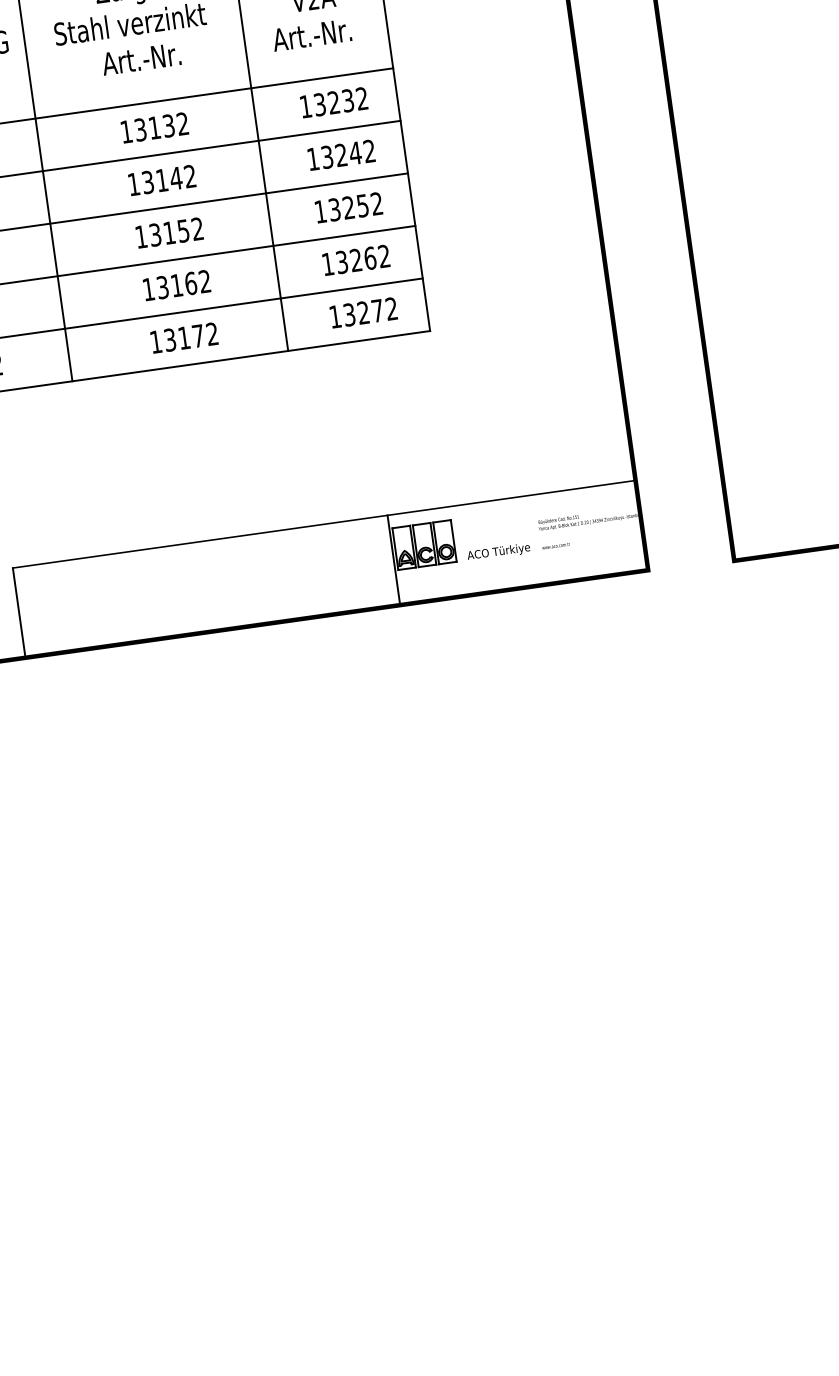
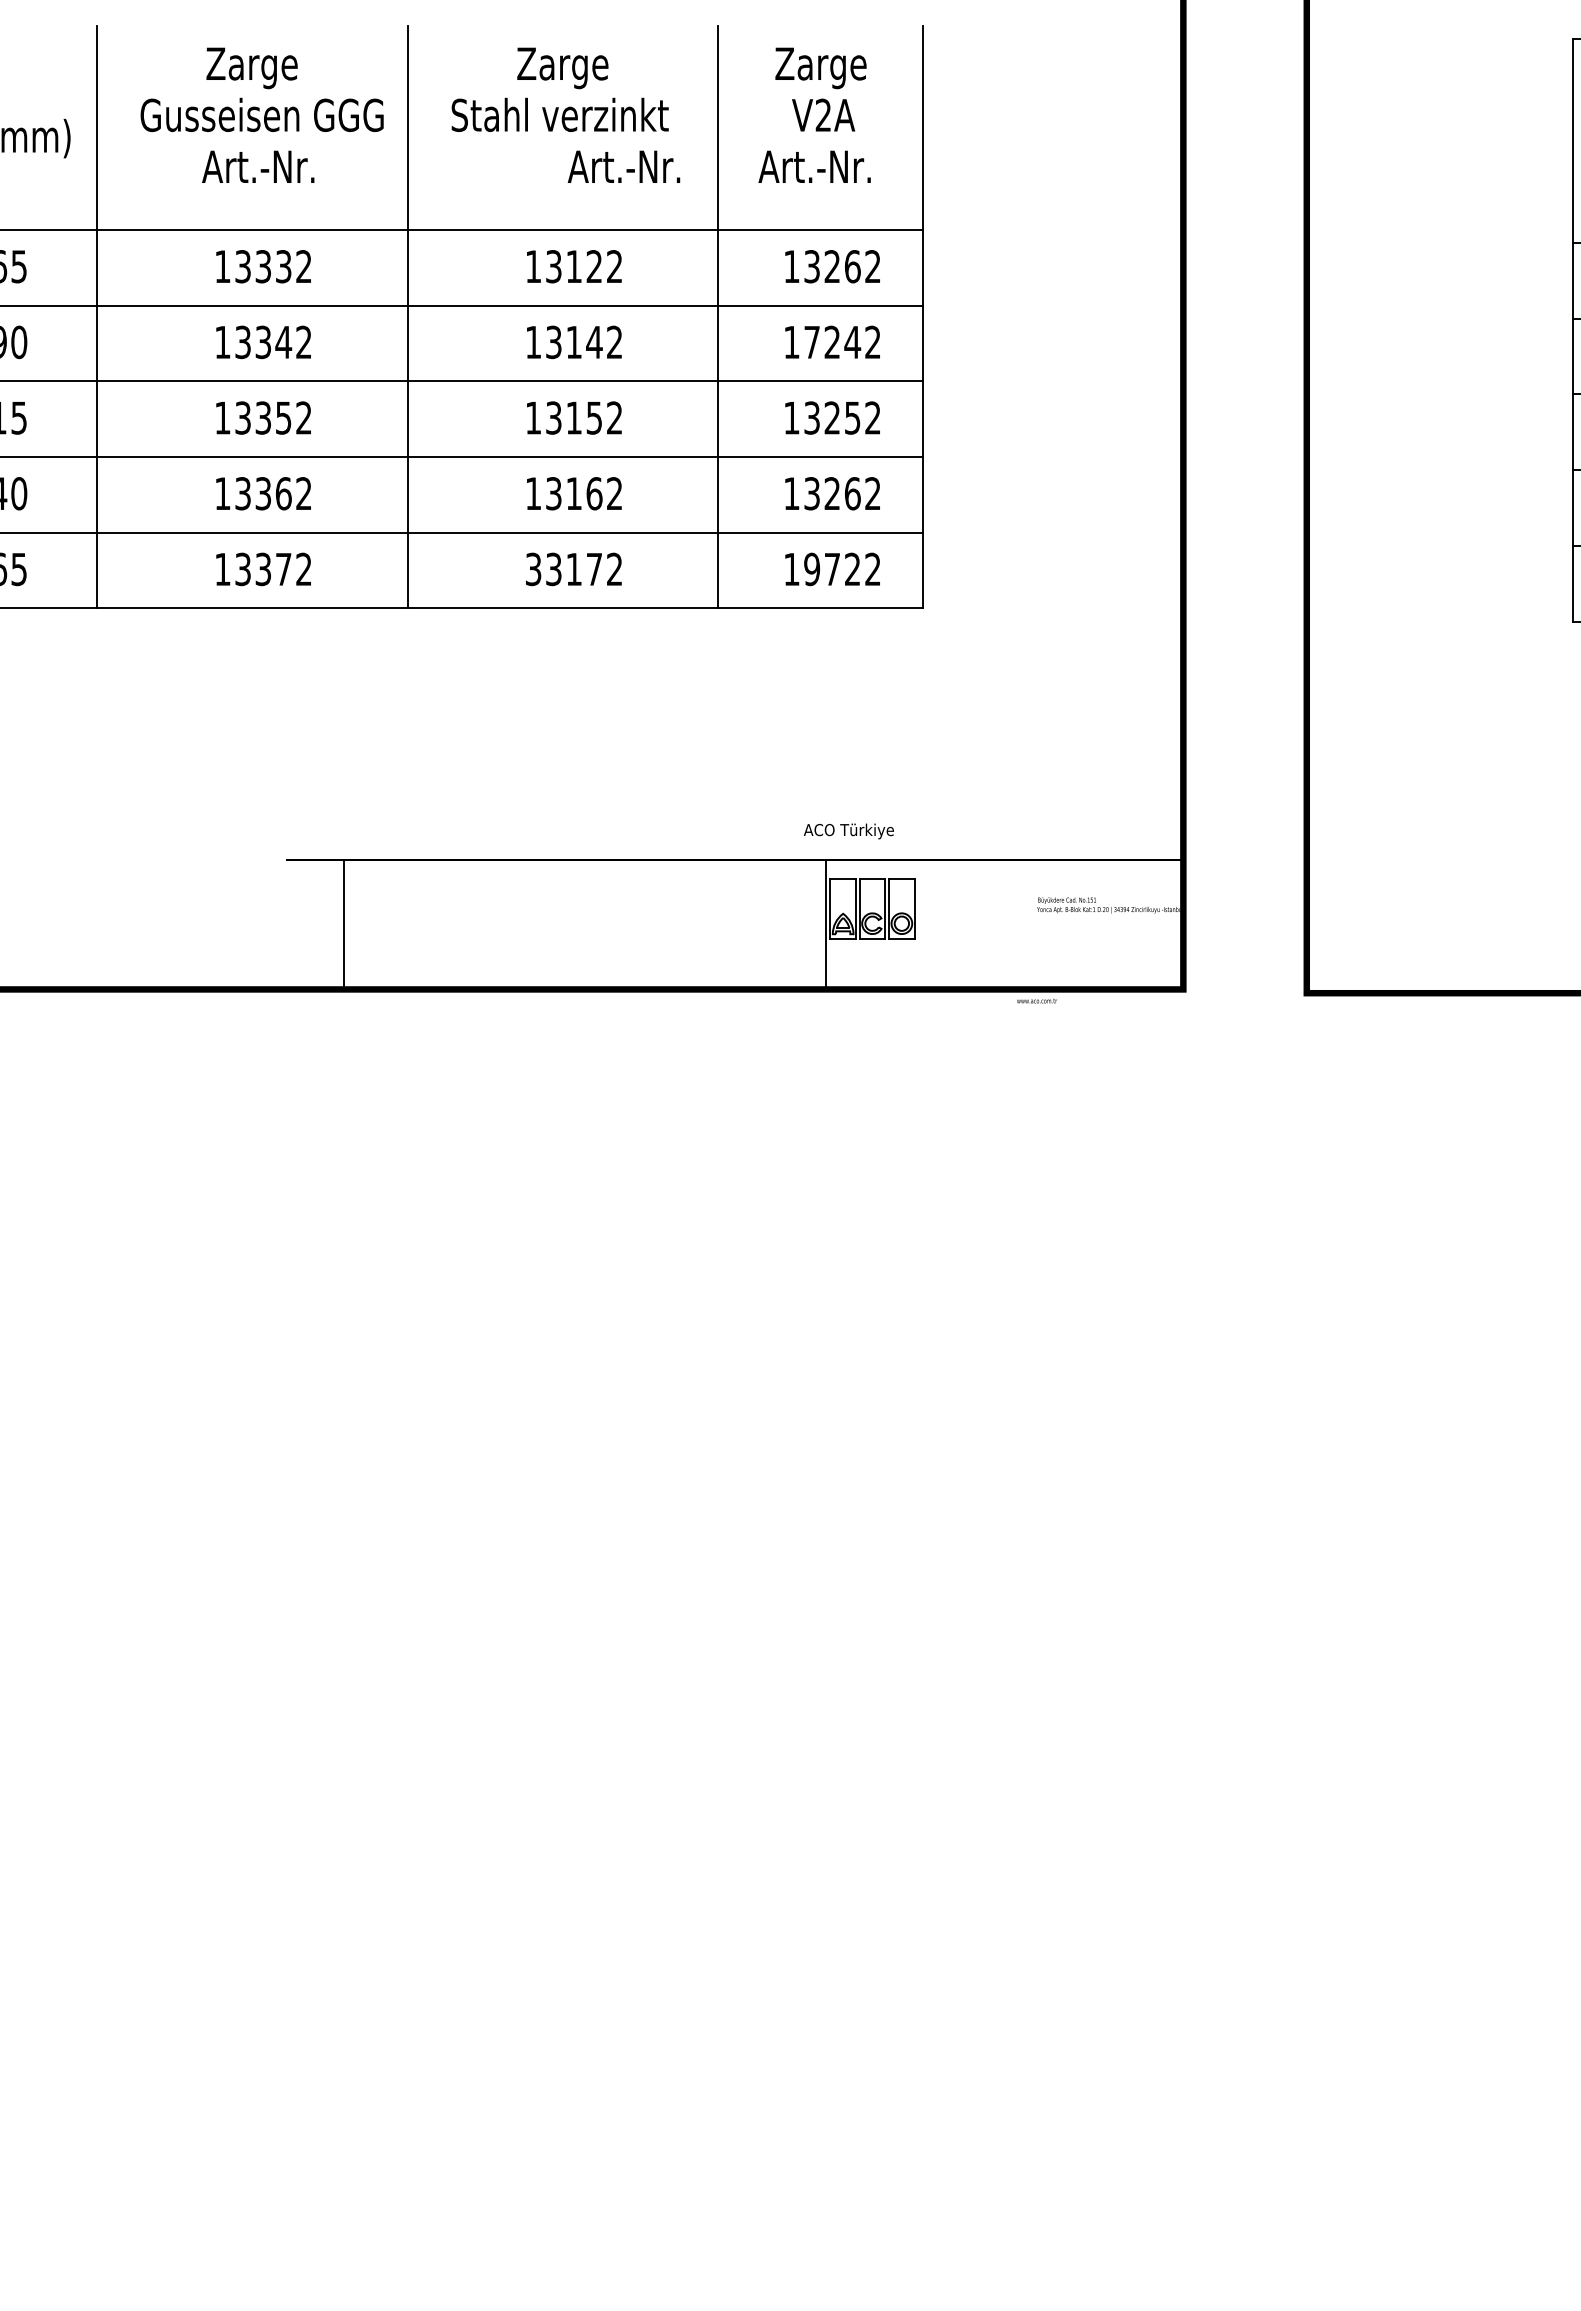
text: (141, 58) -> (623, 166), moved
text: (347, 100) -> (852, 266), 13232 -> 13262
text: (168, 125) -> (594, 266), 13132 -> 13122
text: (326, 157) -> (811, 342), 13242 -> 17242
text: (363, 312) -> (832, 568), 13272 -> 19722
text: (156, 342) -> (533, 569), 13172 -> 33172
text: (555, 545) -> (1036, 1000), moved
text: (498, 552) -> (848, 831), moved
line: (19, 612) -> (344, 924), moved

